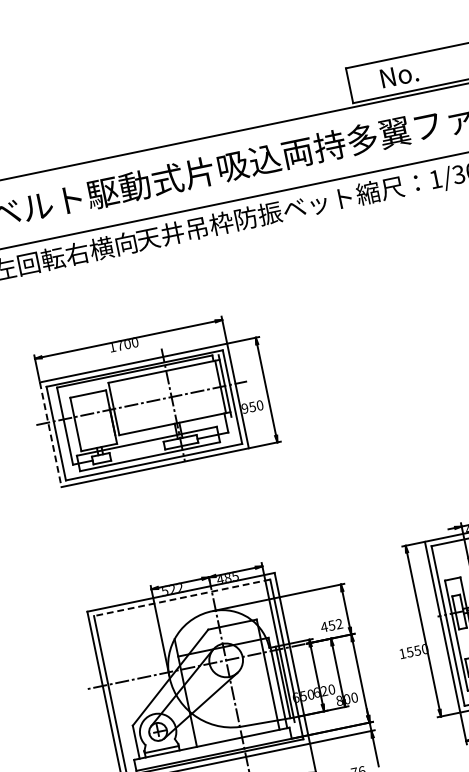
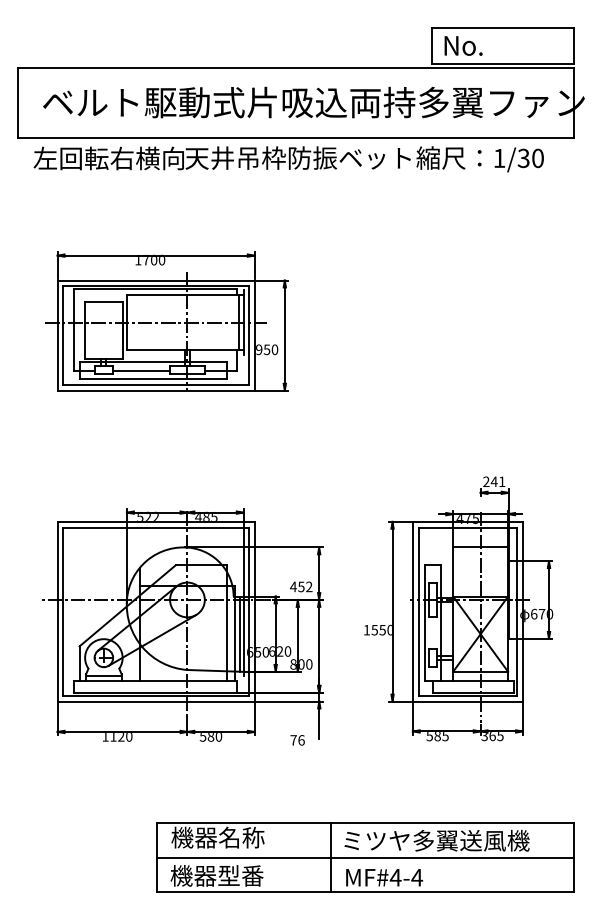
text: (399, 75) -> (463, 45), moved
line: (50, 435) -> (57, 336), dashed -> solid
line: (137, 451) -> (141, 370), added
line: (182, 597) -> (156, 527), dashed -> solid

